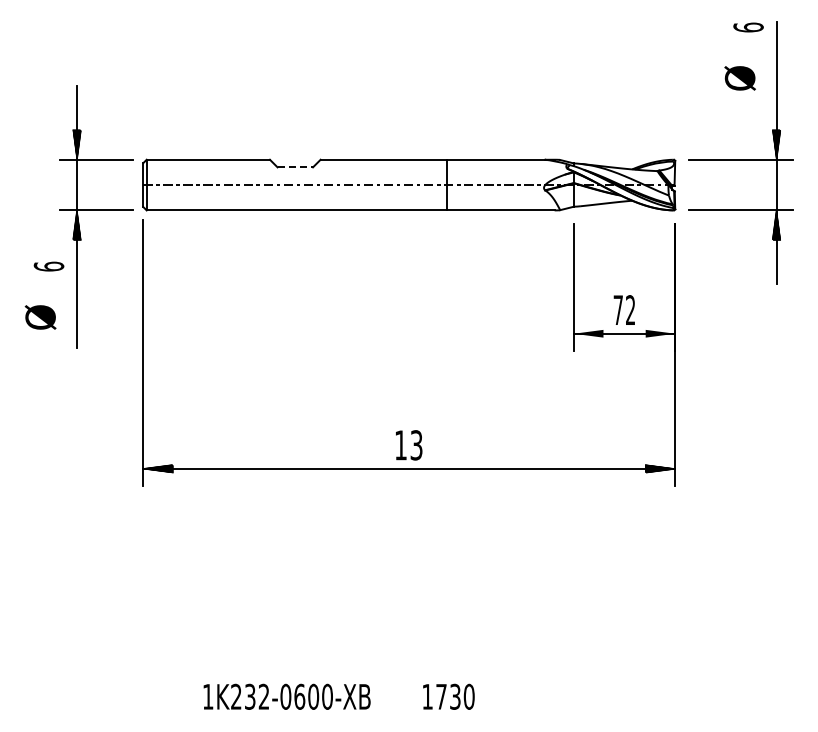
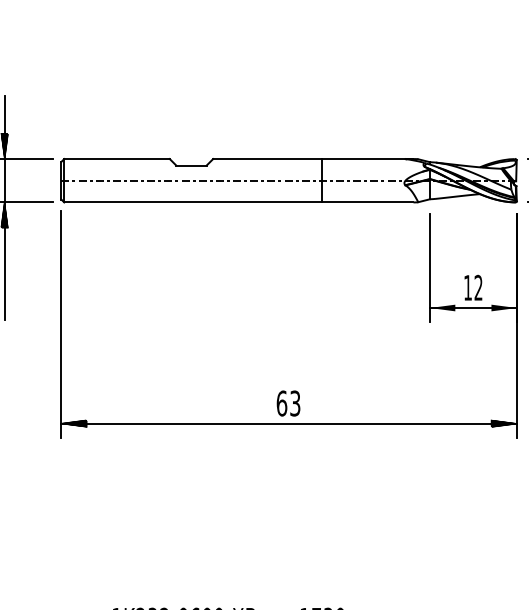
line: (295, 167) -> (191, 165), dashed -> solid
text: (617, 309) -> (467, 287), 72 -> 12
text: (401, 445) -> (282, 403), 13 -> 63

